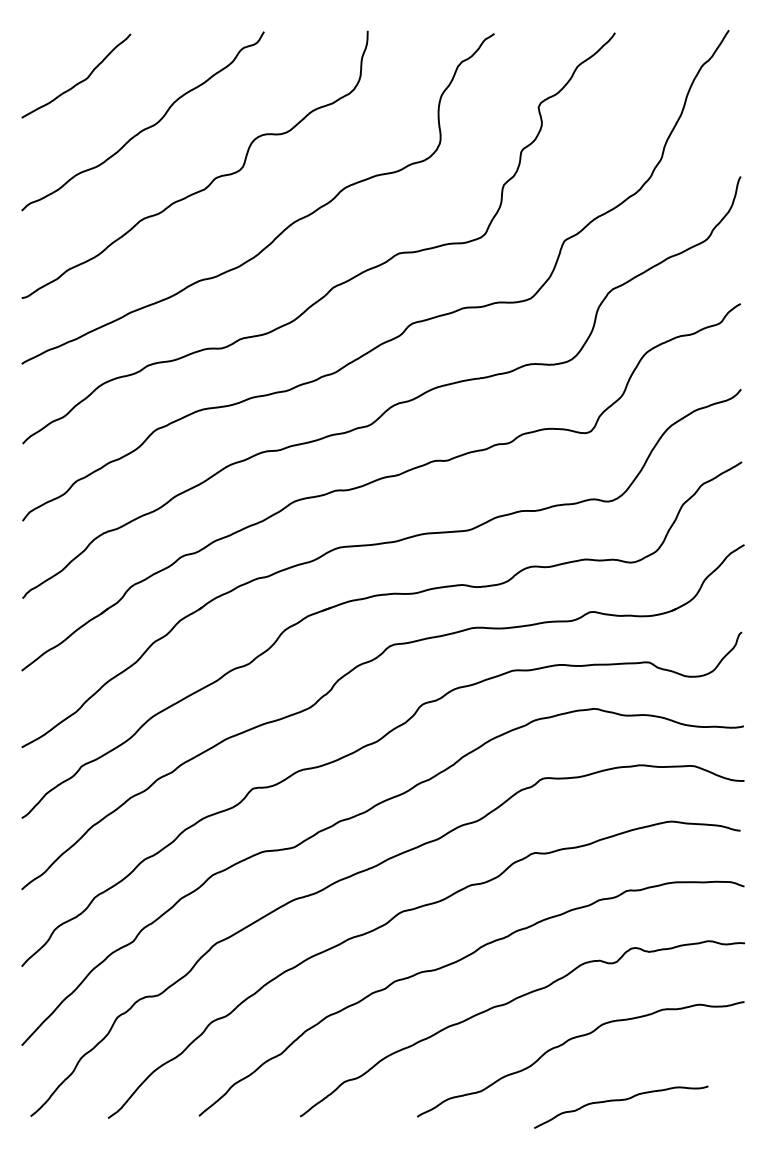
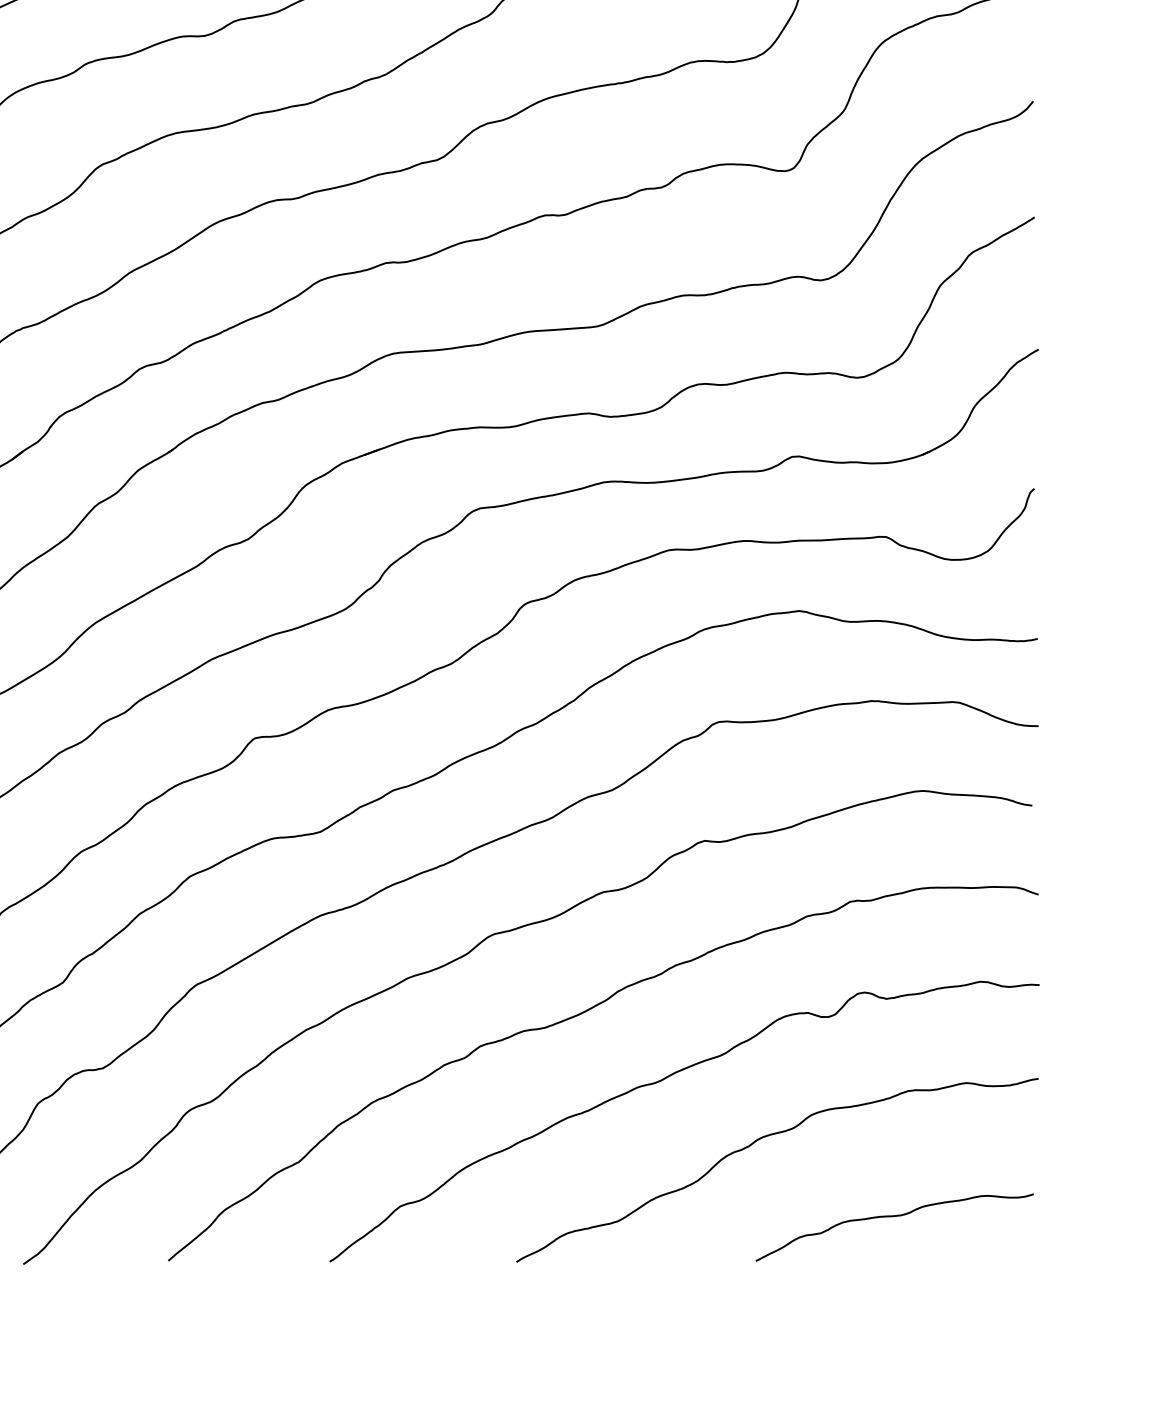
curve: (619, 1101) -> (891, 1218), moved

